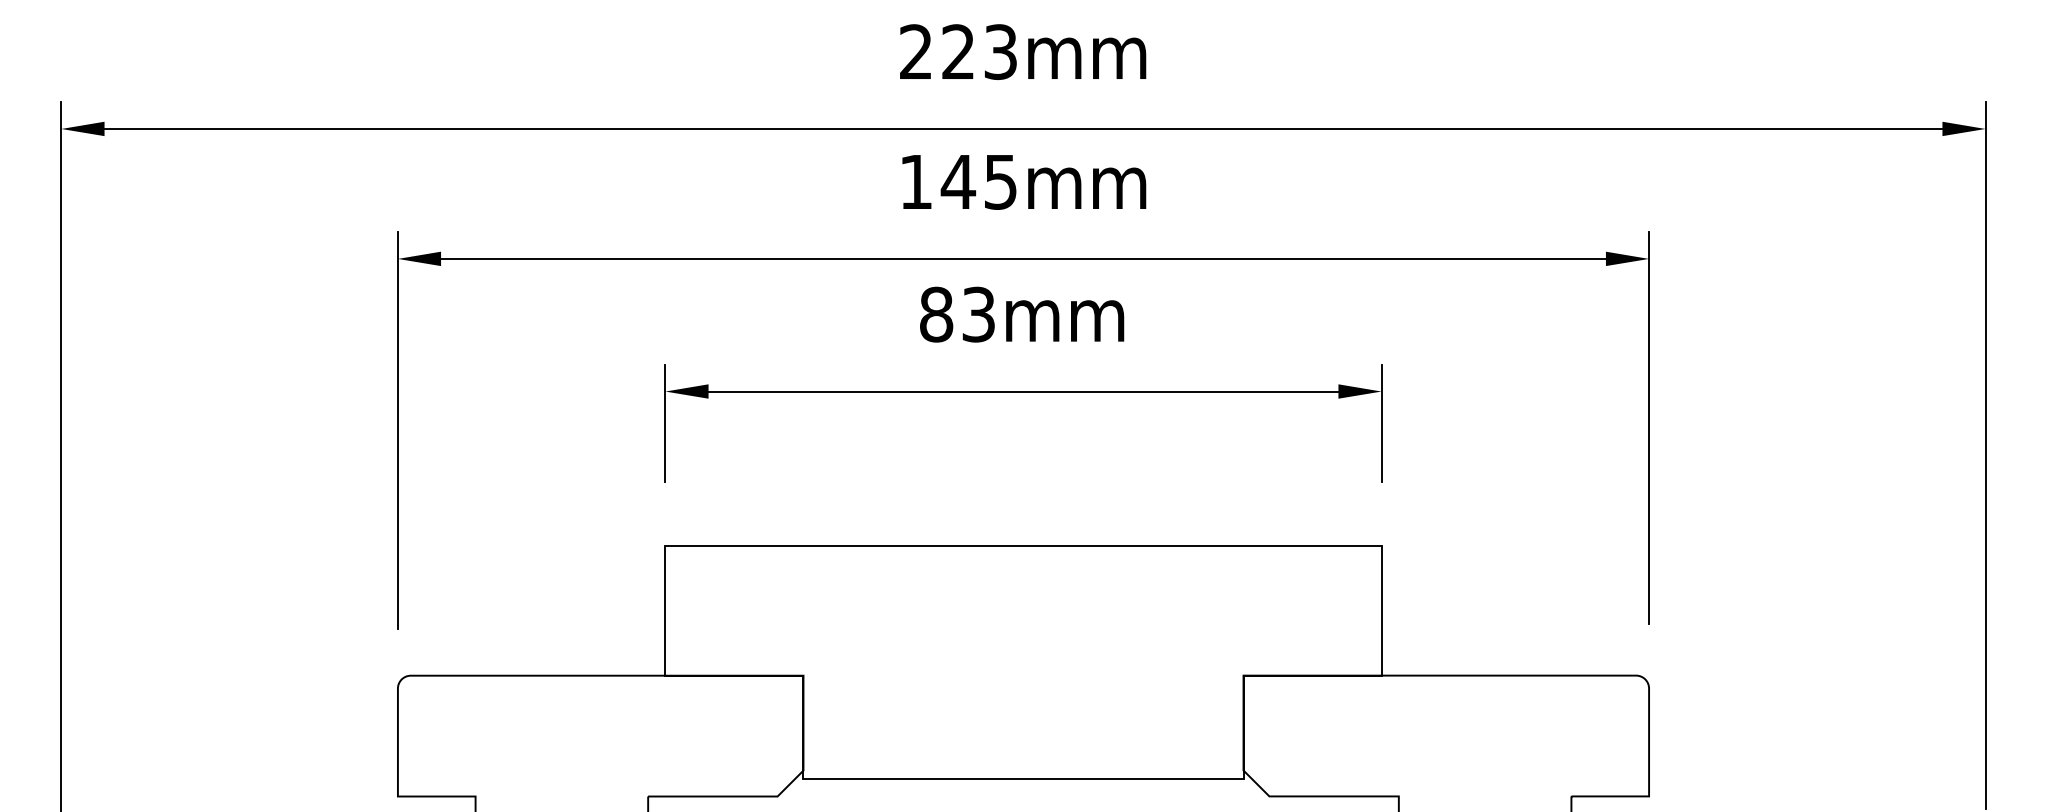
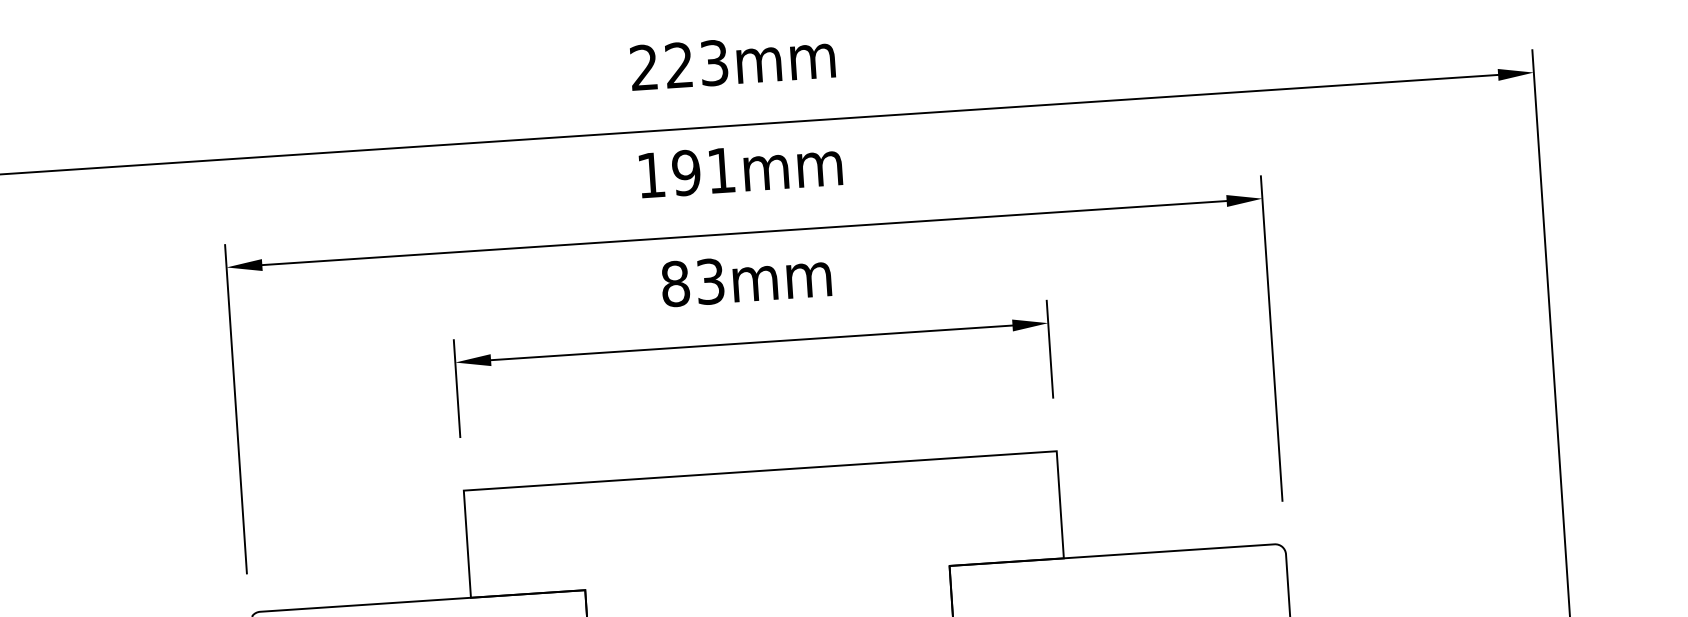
text: (978, 181) -> (702, 171), 145mm -> 191mm

